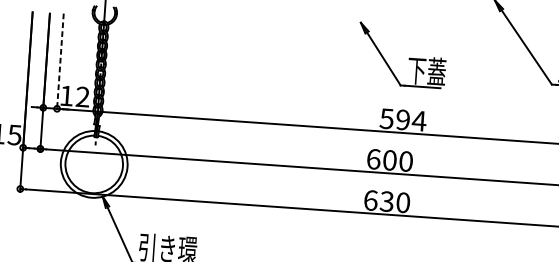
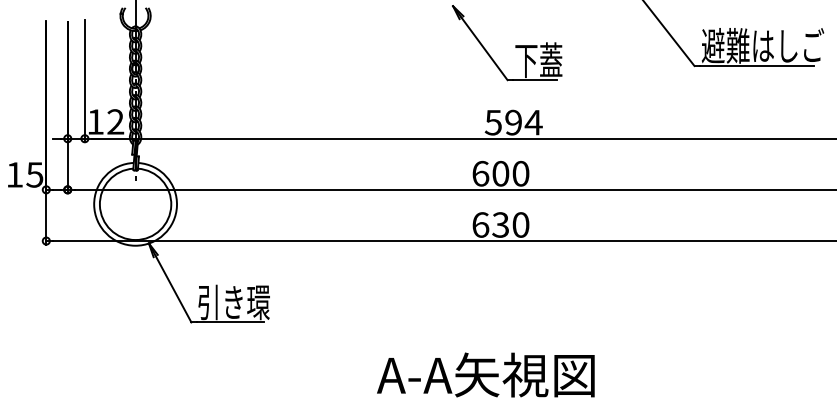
line: (60, 62) -> (84, 81), dashed -> solid

